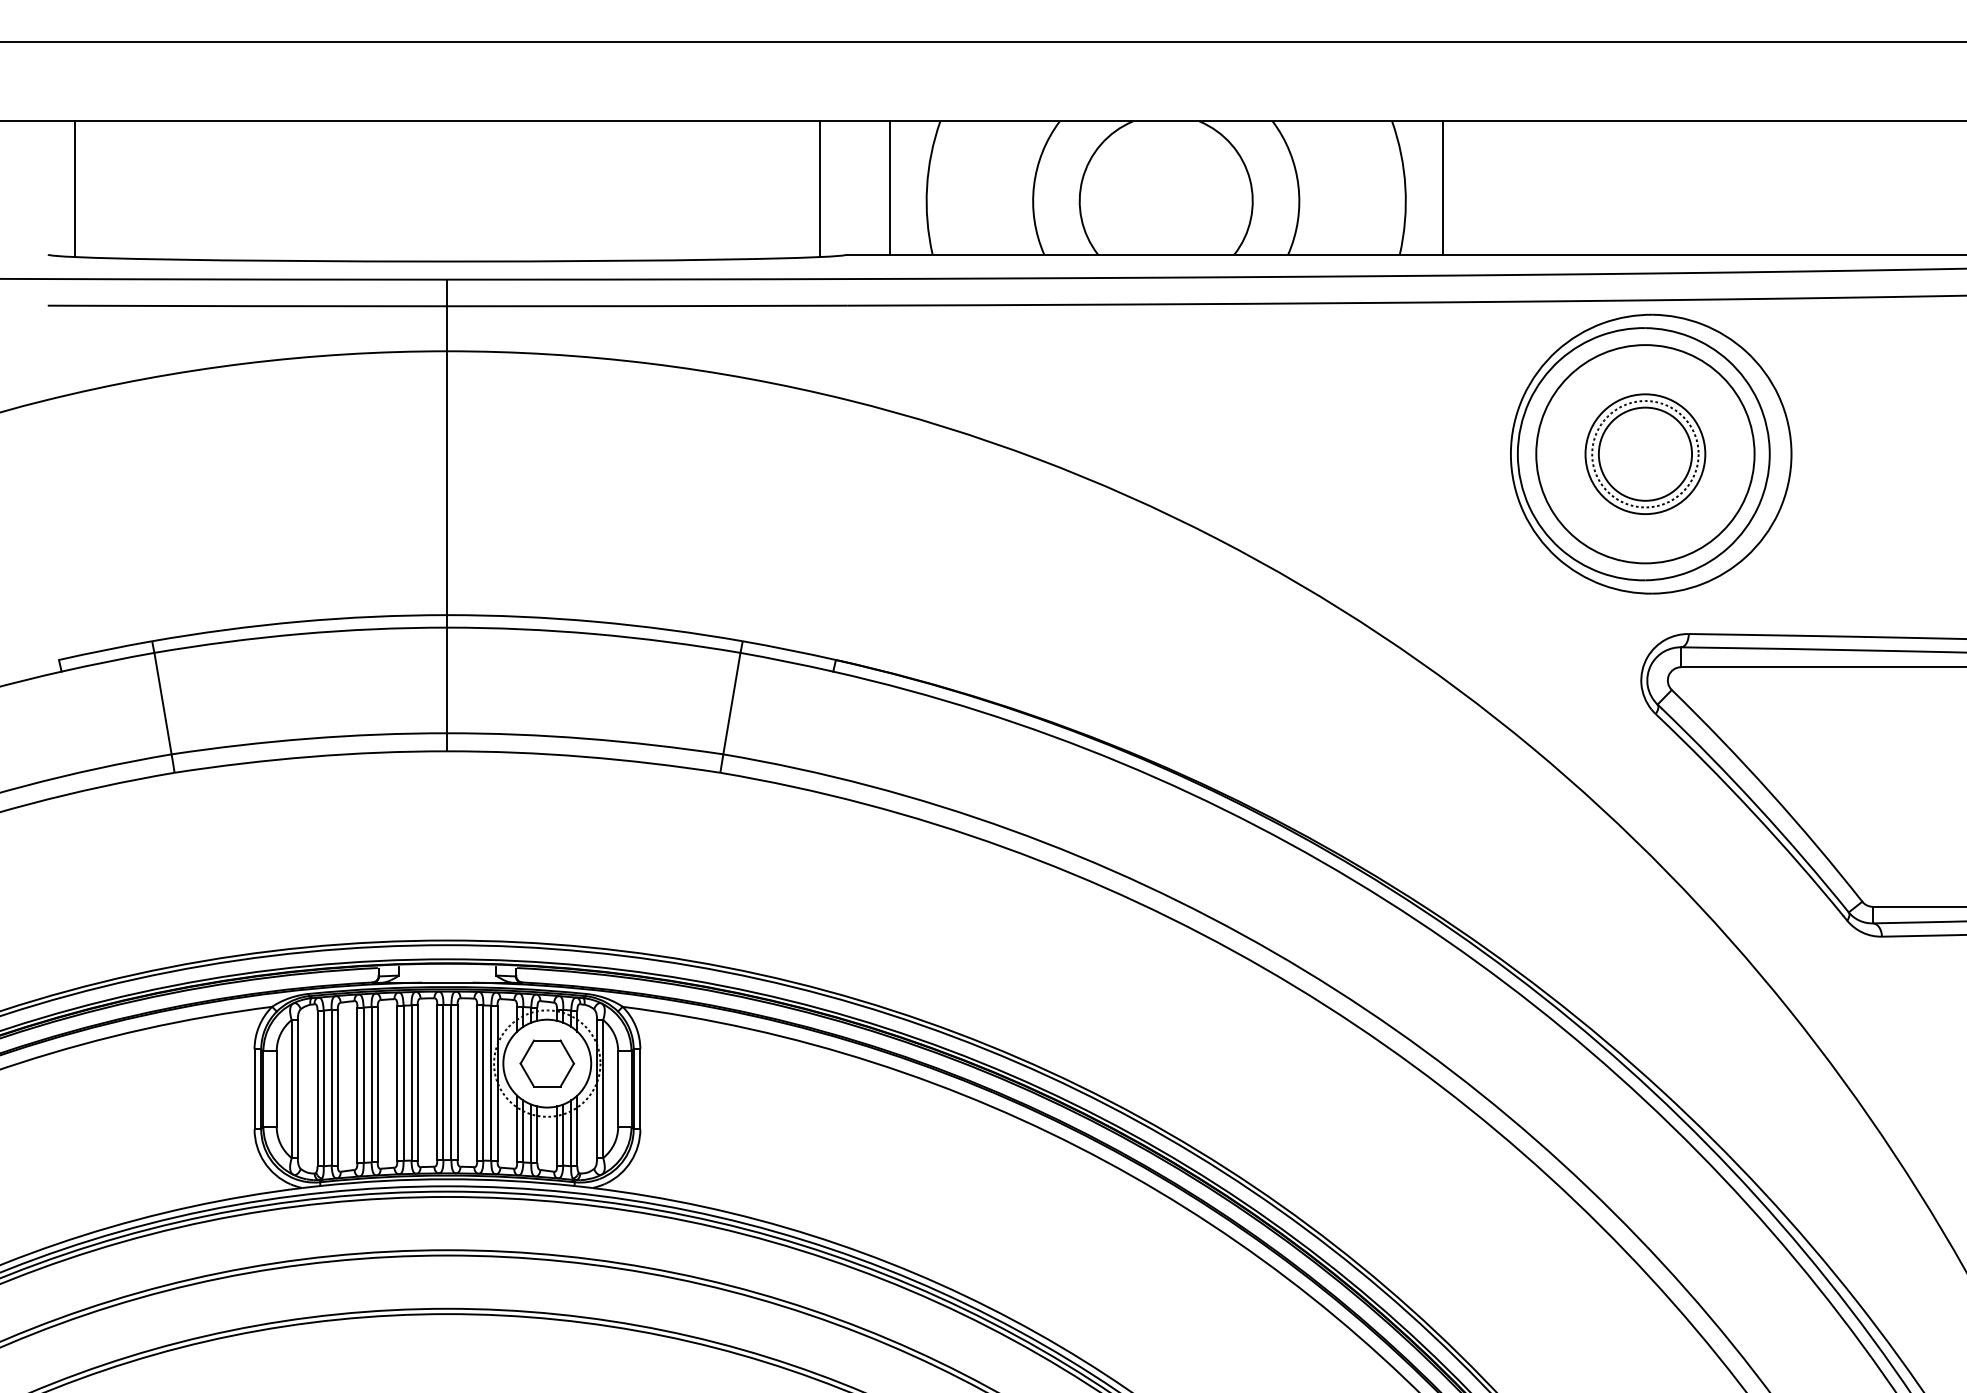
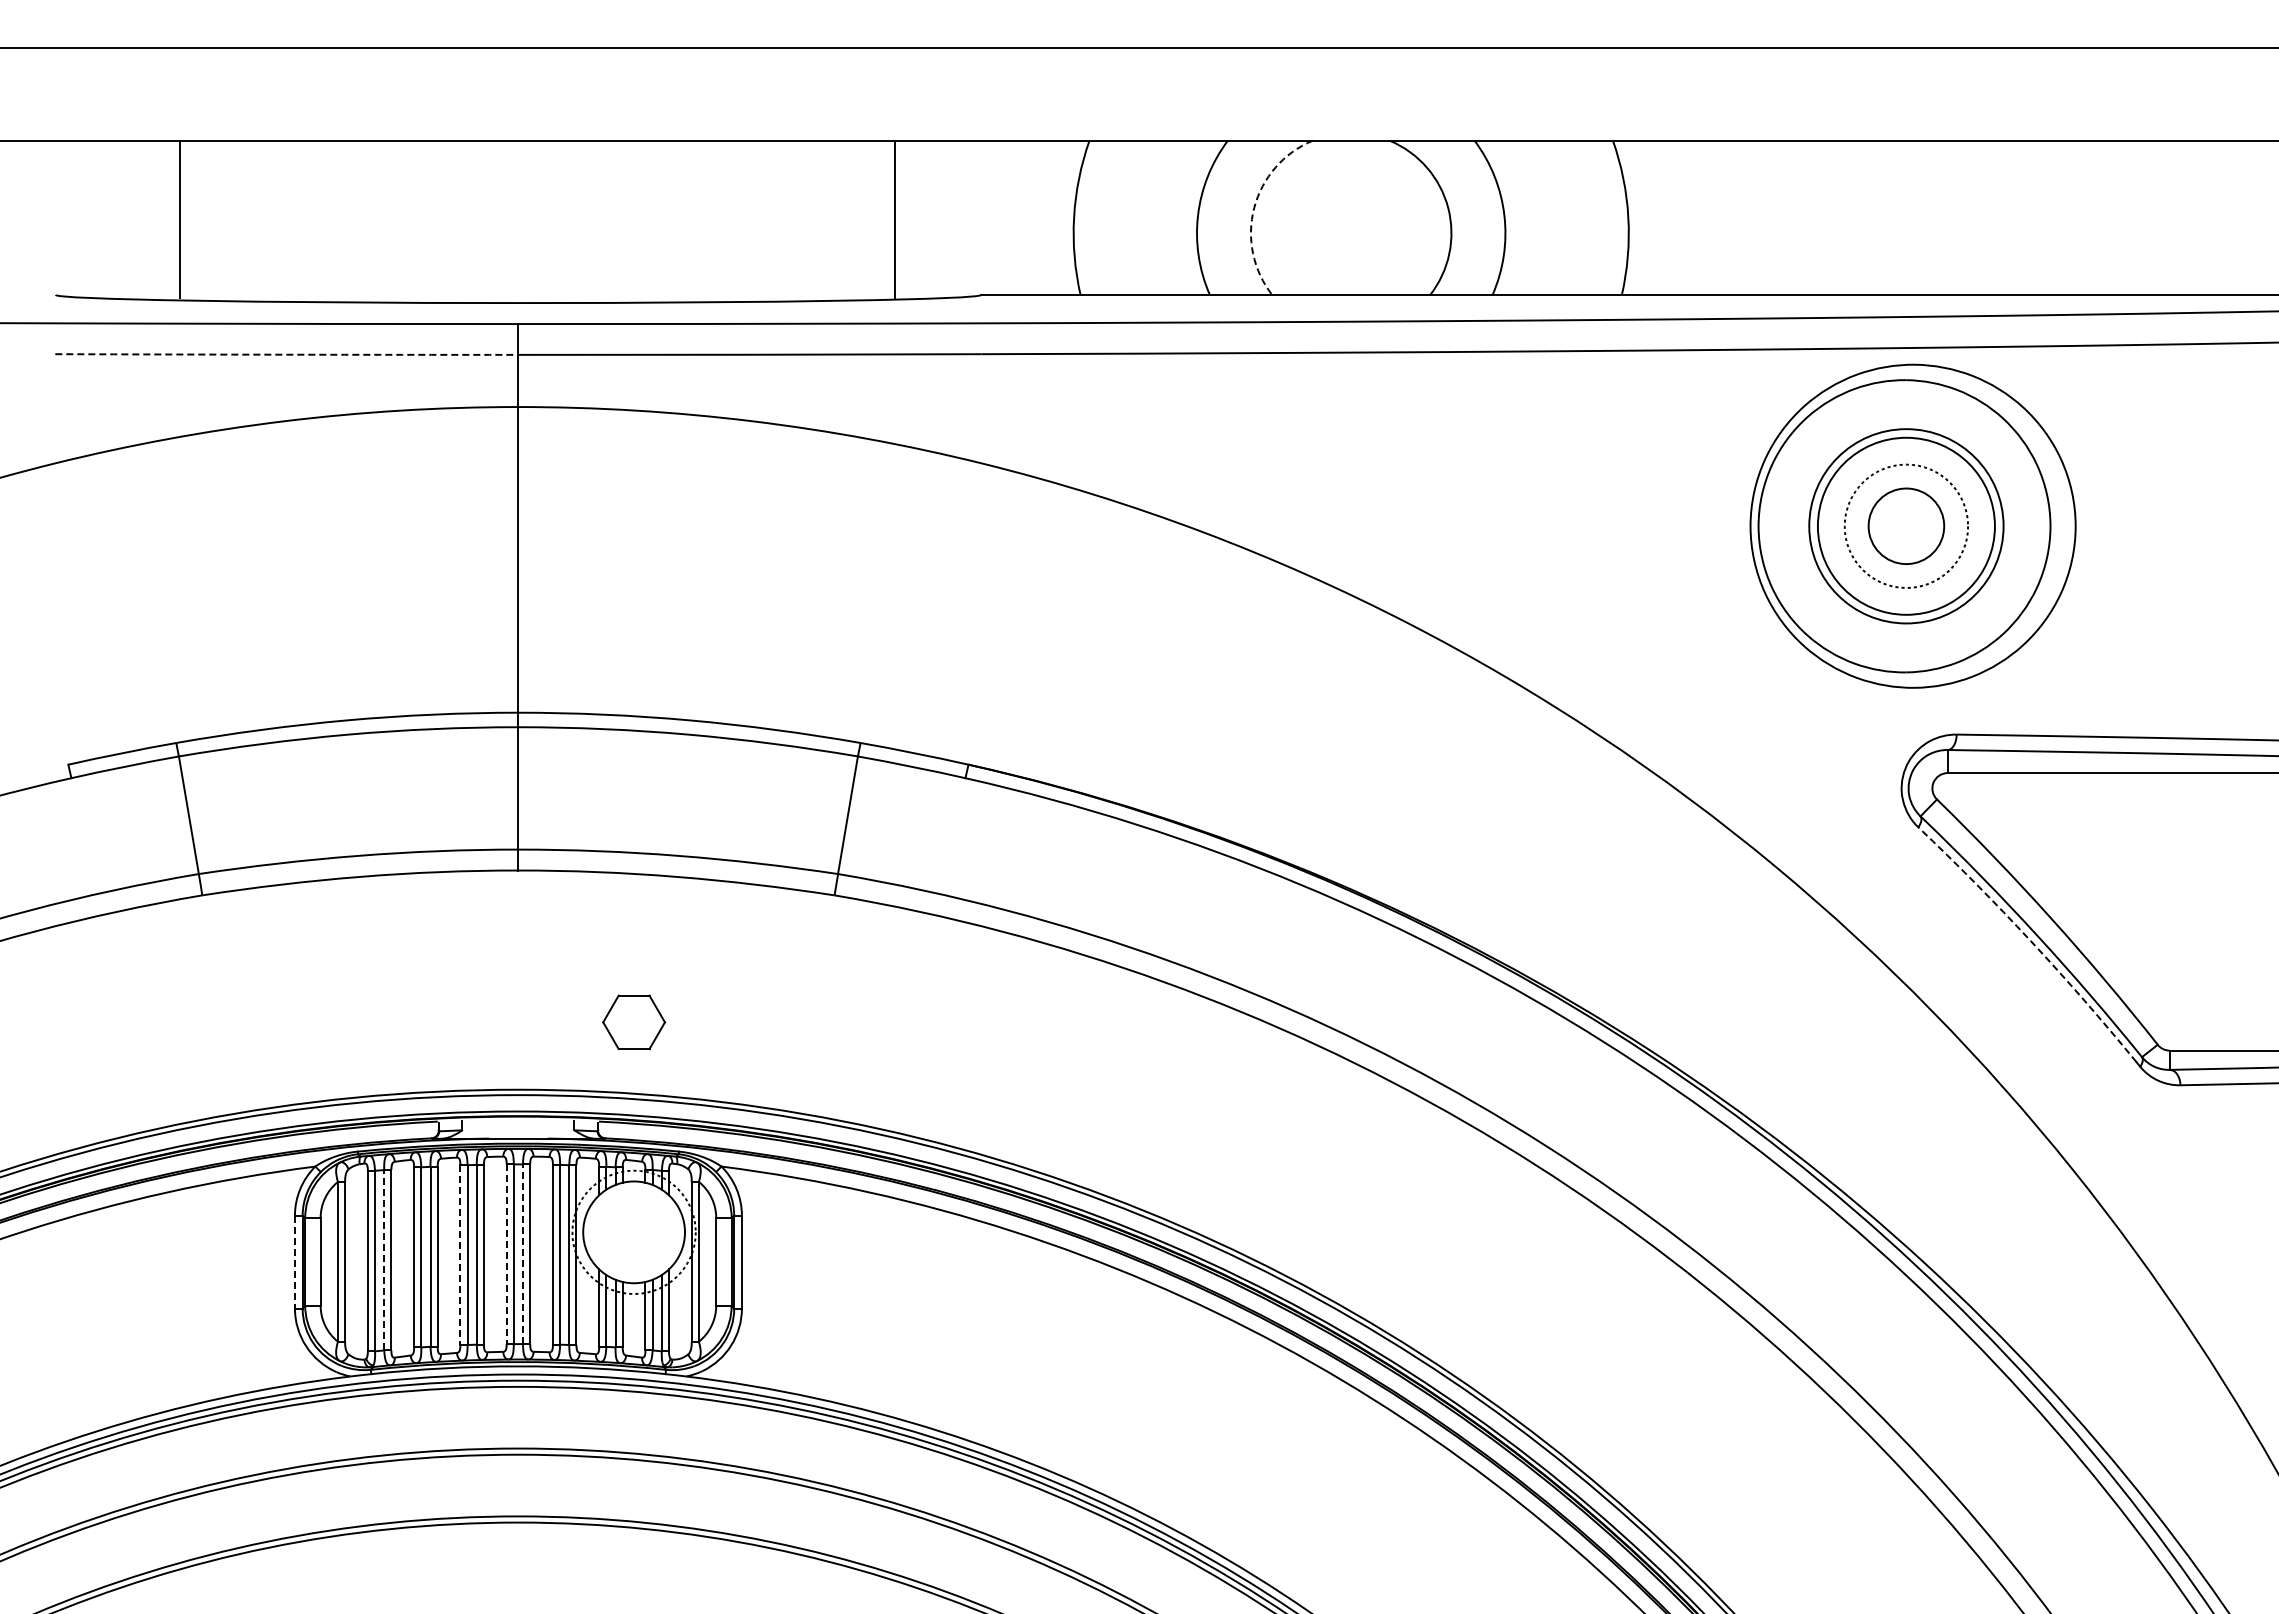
arc: (1082, 179) -> (1254, 208), solid -> dashed
line: (889, 187) -> (1030, 217), removed
line: (1442, 187) -> (1671, 217), removed
line: (74, 188) -> (179, 218), moved
line: (820, 188) -> (895, 218), moved
arc: (247, 305) -> (286, 354), solid -> dashed
circle: (1644, 453) -> (1905, 525), size x0.7
circle: (1645, 453) -> (1906, 525), size x1.4
circle: (1645, 454) -> (1906, 526), size x0.7
arc: (1753, 812) -> (2031, 941), solid -> dashed
part: (547, 1063) -> (634, 1022), moved
line: (437, 1082) -> (506, 1254), solid -> dashed
line: (451, 1082) -> (523, 1254), solid -> dashed
line: (397, 1083) -> (460, 1255), solid -> dashed
line: (331, 1087) -> (384, 1259), solid -> dashed
line: (254, 1089) -> (294, 1262), solid -> dashed

